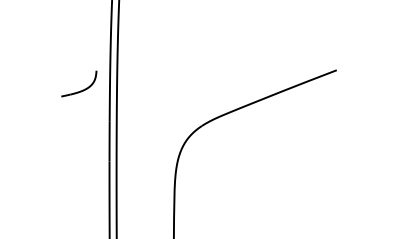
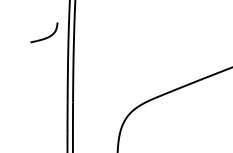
part: (82, 89) -> (46, 36), moved

